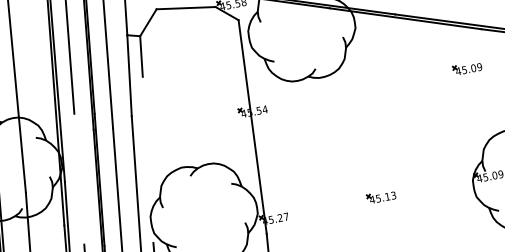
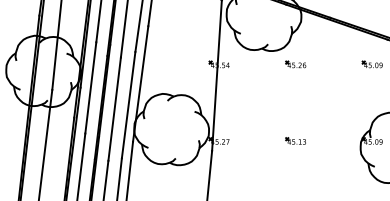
part: (359, 89) -> (295, 64), added
line: (147, 159) -> (140, 83), added
line: (78, 178) -> (90, 87), added

